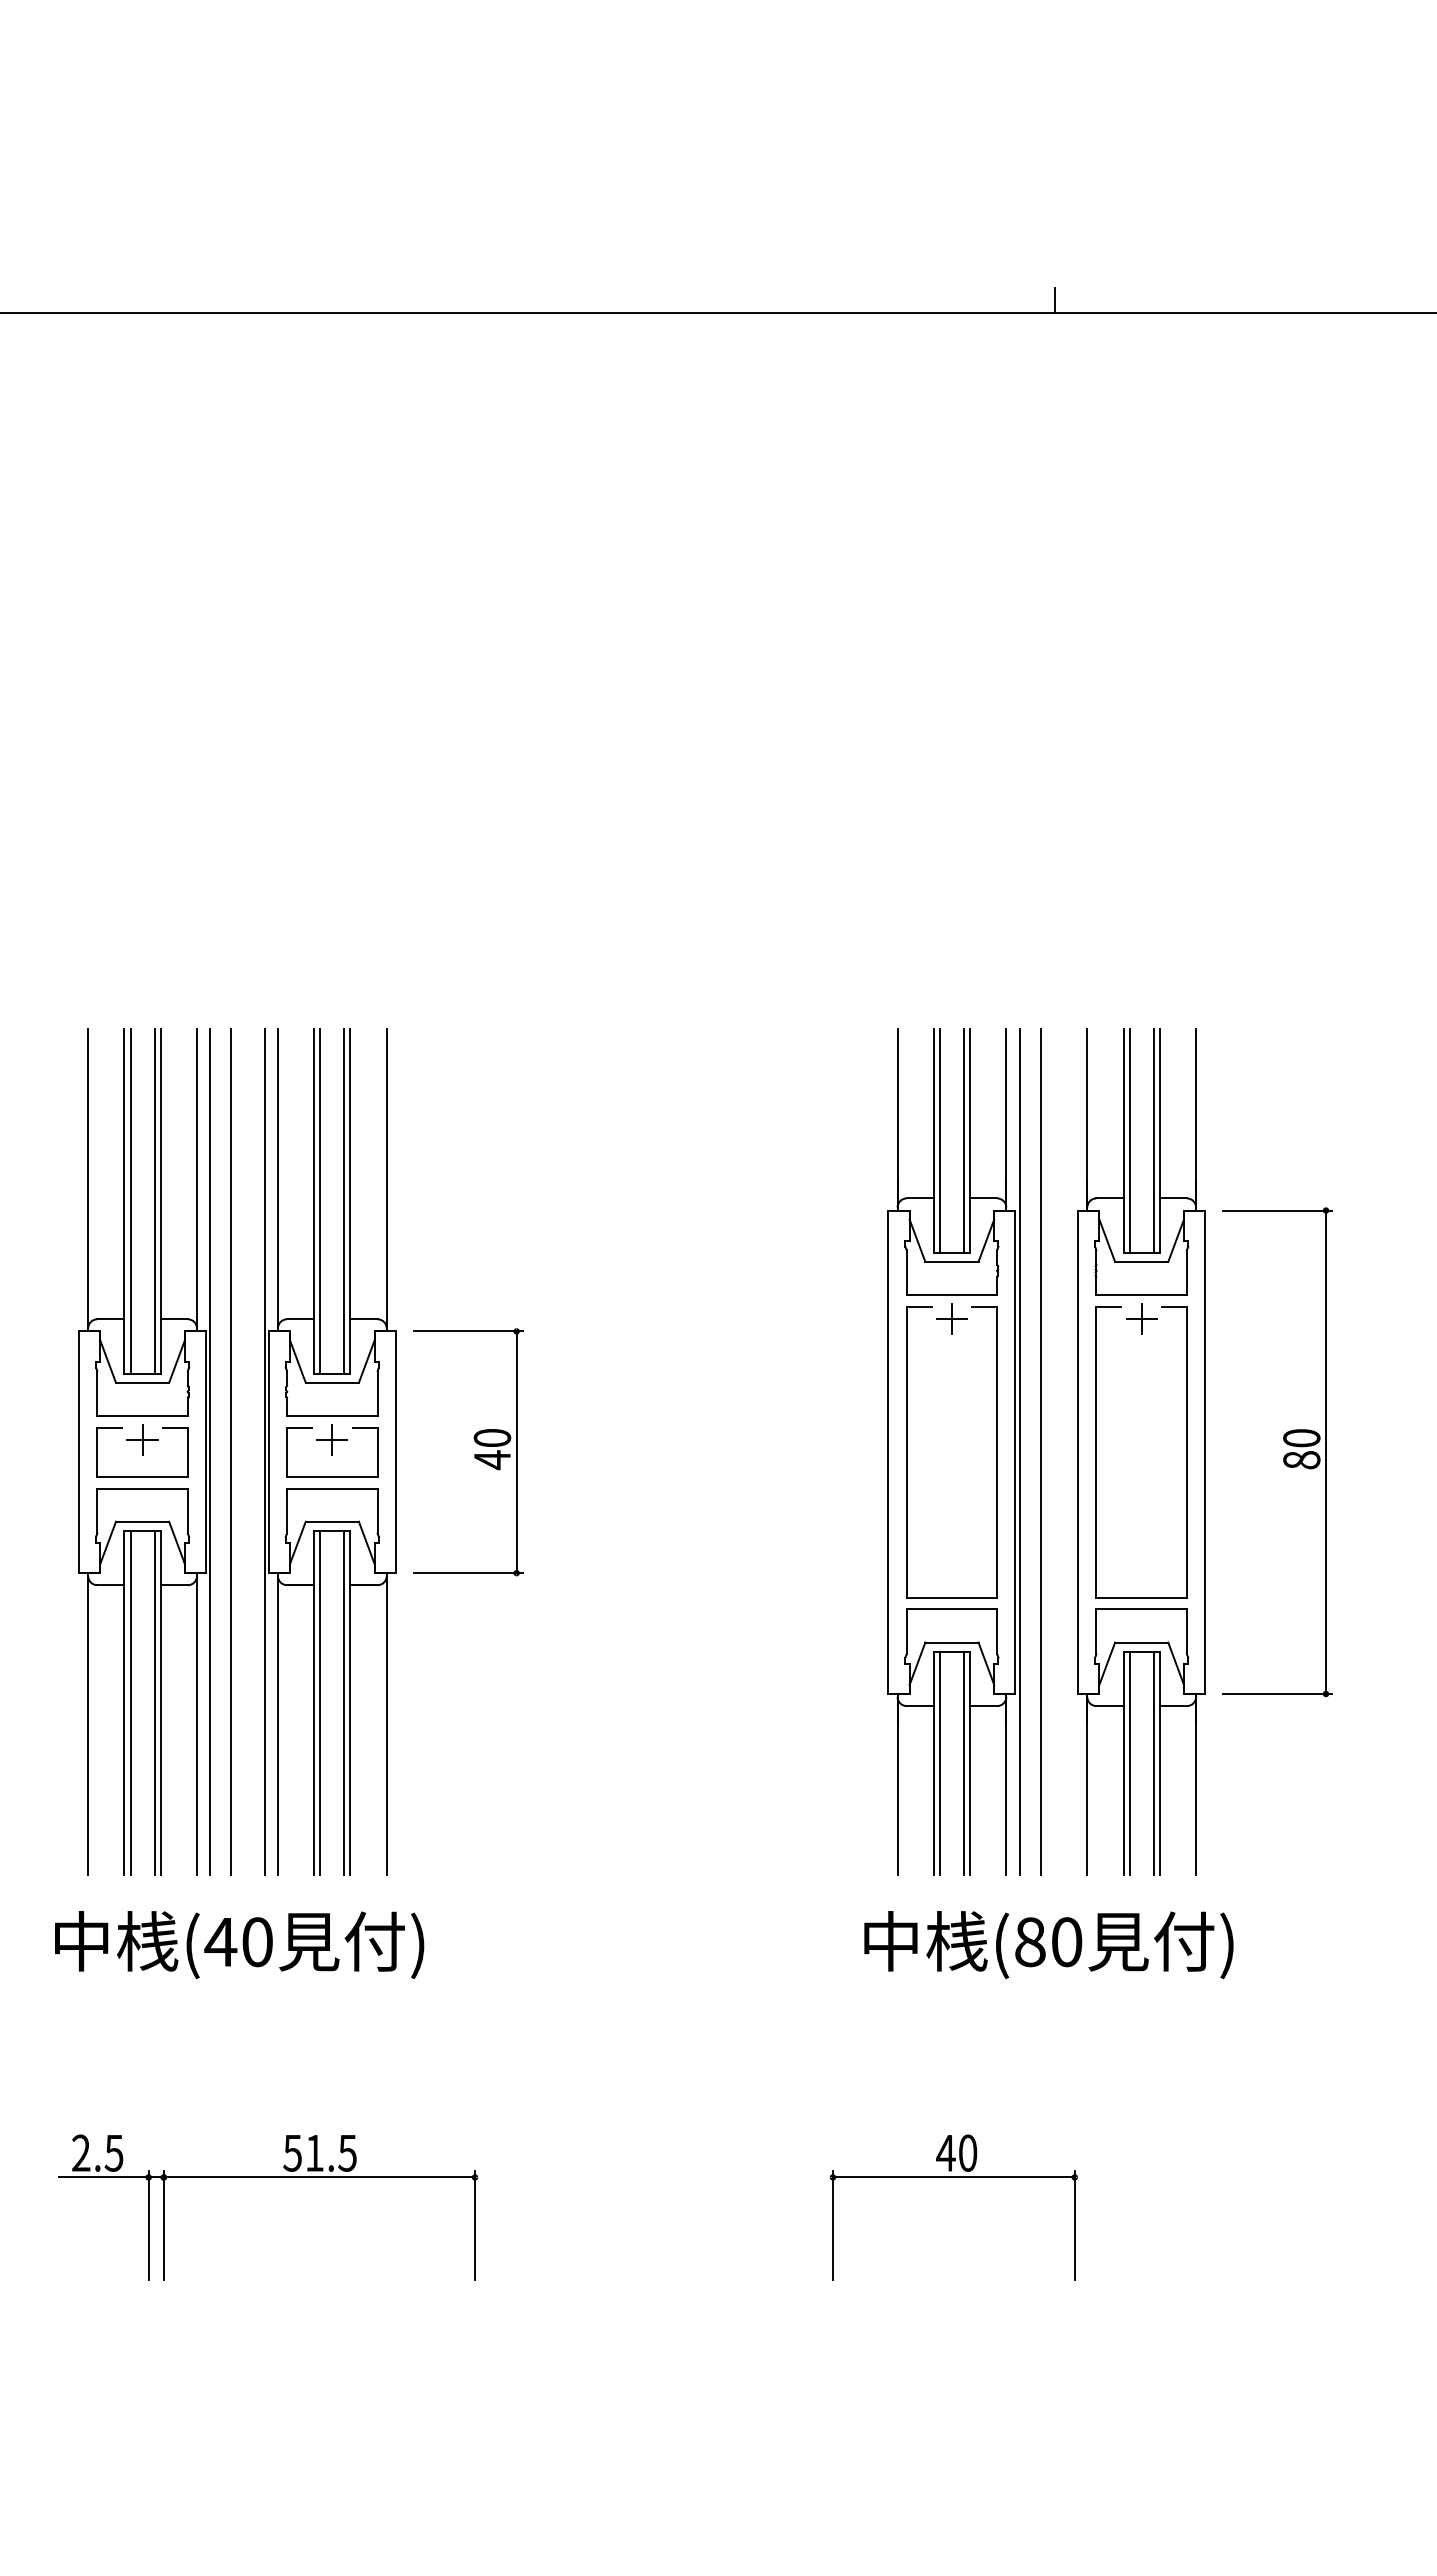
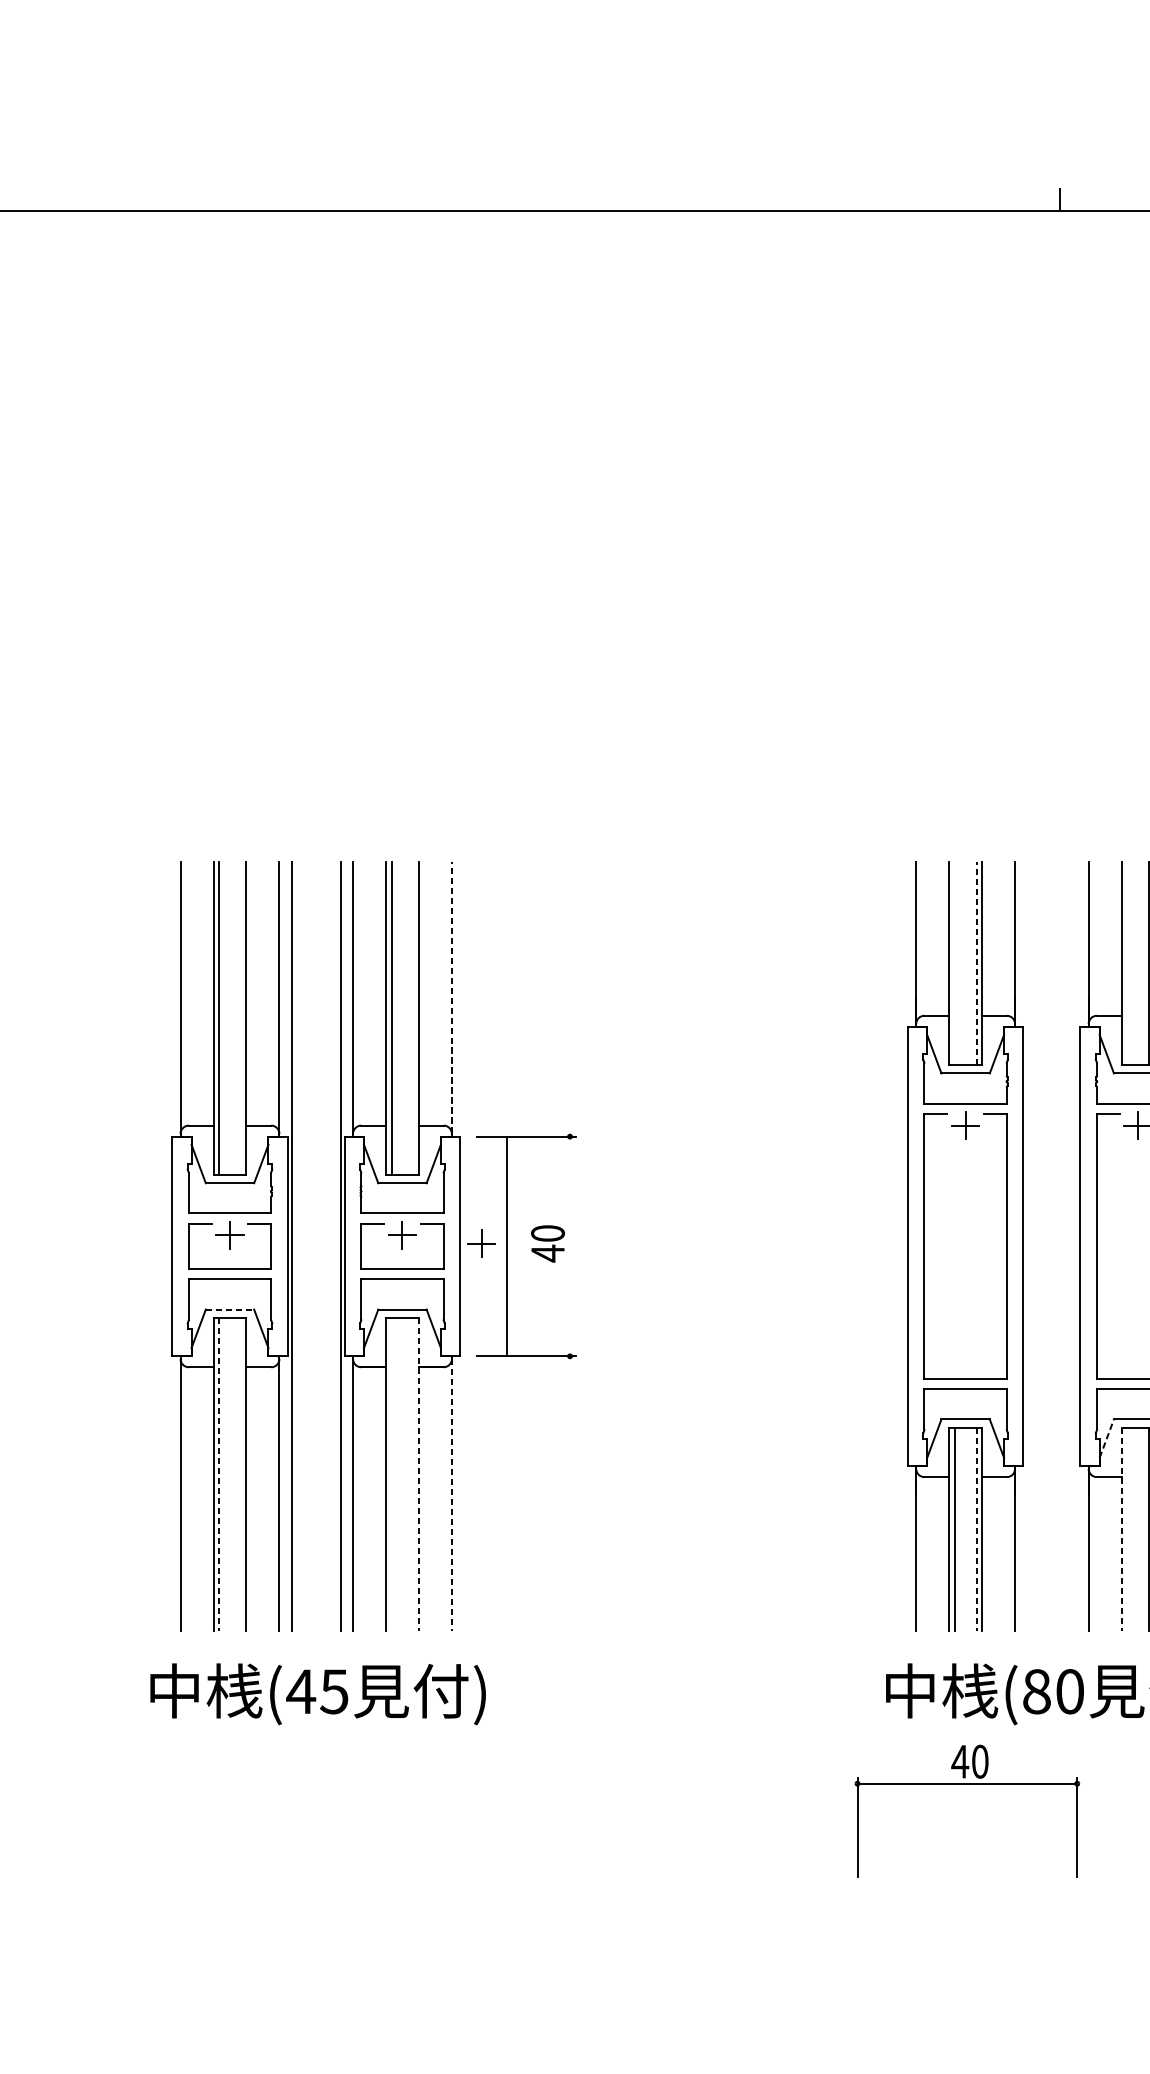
line: (939, 1140) -> (954, 963), removed
line: (1129, 1140) -> (1127, 963), removed
line: (964, 1141) -> (977, 963), solid -> dashed
line: (386, 1178) -> (451, 997), solid -> dashed
line: (154, 1201) -> (240, 1018), removed
line: (344, 1201) -> (413, 1018), removed
part: (418, 1448) -> (480, 1243), added
line: (231, 1452) -> (310, 1246), removed
line: (516, 1452) -> (507, 1246), moved
line: (1019, 1452) -> (1027, 1246), removed
line: (1040, 1452) -> (1046, 1246), removed
line: (142, 1521) -> (229, 1309), solid -> dashed
line: (1107, 1663) -> (1107, 1438), solid -> dashed
line: (154, 1702) -> (240, 1473), removed
line: (320, 1702) -> (391, 1473), removed
line: (344, 1702) -> (413, 1473), removed
line: (130, 1703) -> (219, 1474), solid -> dashed
line: (350, 1703) -> (418, 1474), solid -> dashed
line: (386, 1725) -> (451, 1494), solid -> dashed
line: (964, 1763) -> (977, 1529), solid -> dashed
line: (1123, 1763) -> (1121, 1529), solid -> dashed
line: (1129, 1763) -> (1127, 1529), removed
text: (256, 1942) -> (333, 1692), (40 -> (45
part: (268, 2177) -> (344, 1905), removed
part: (953, 2177) -> (967, 1783), moved

